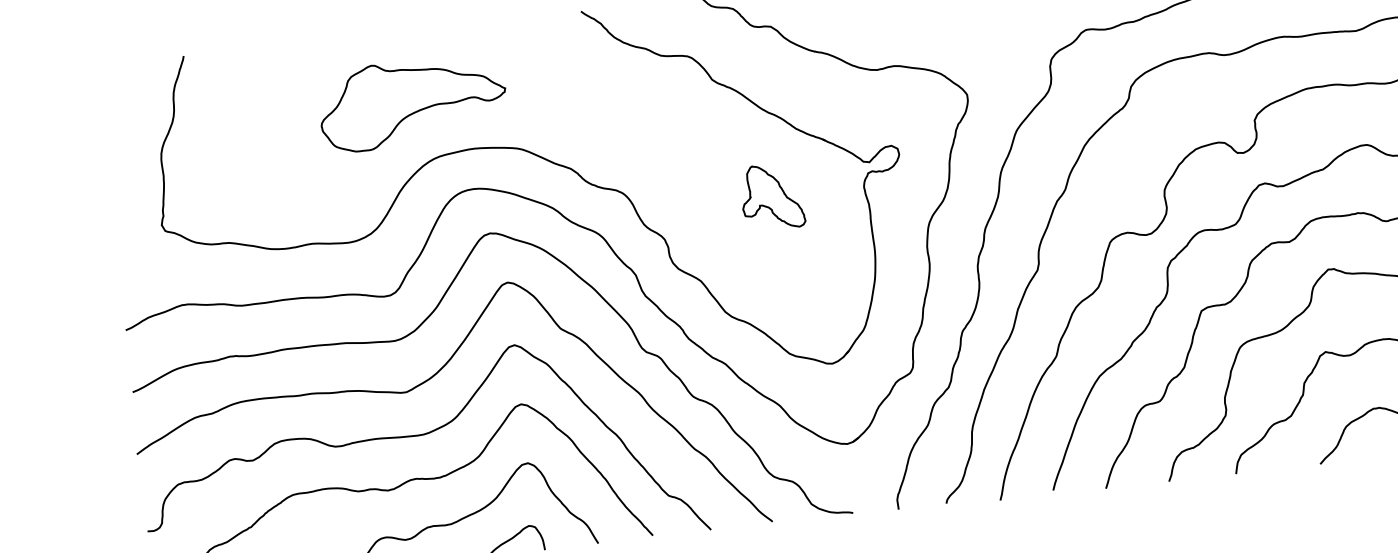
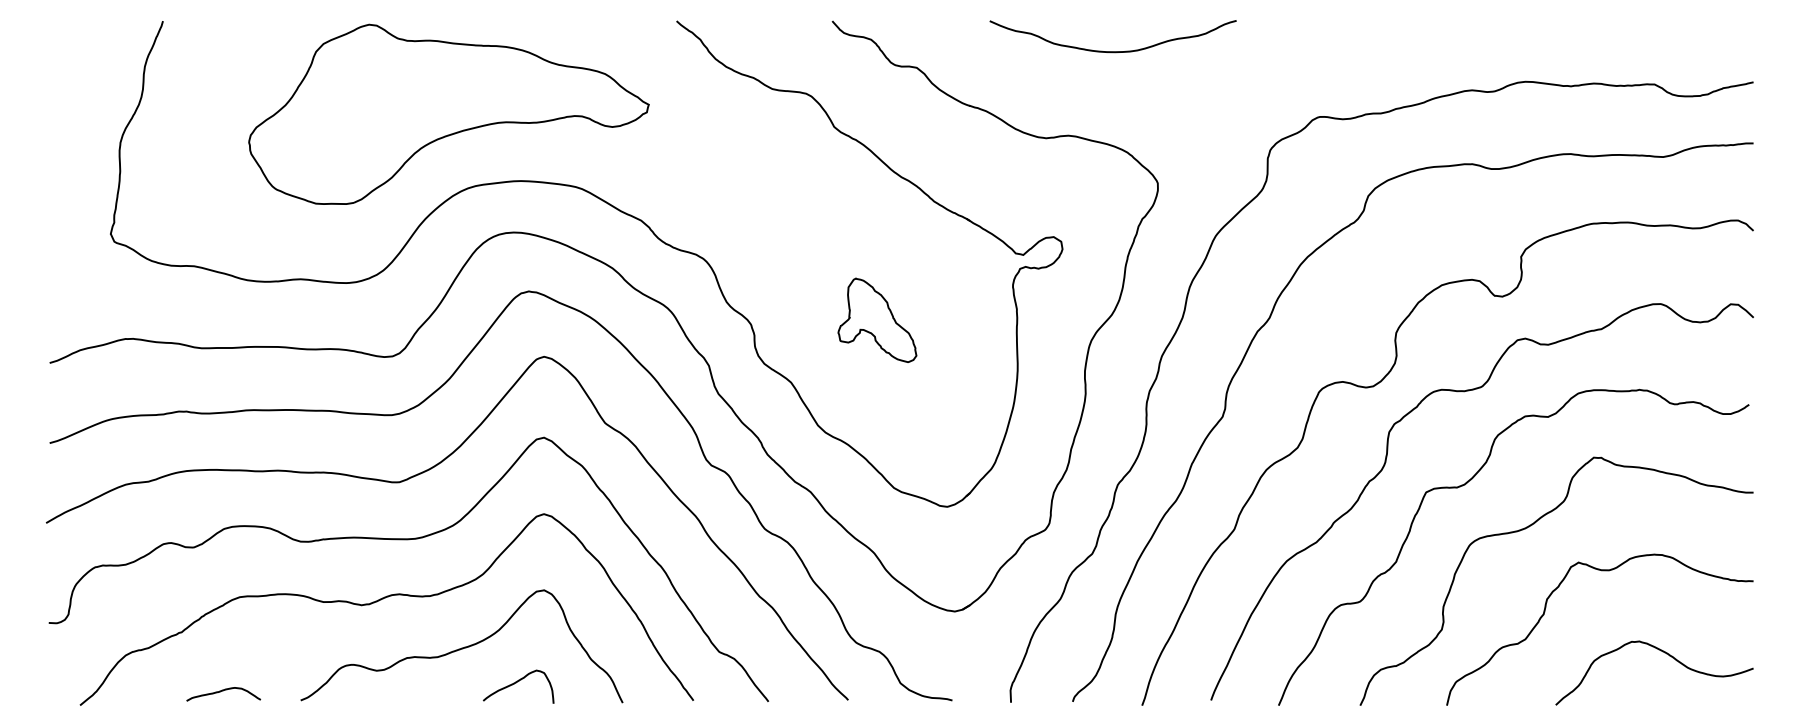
part: (412, 102) -> (448, 113), size x1.67
part: (772, 196) -> (877, 319), moved

